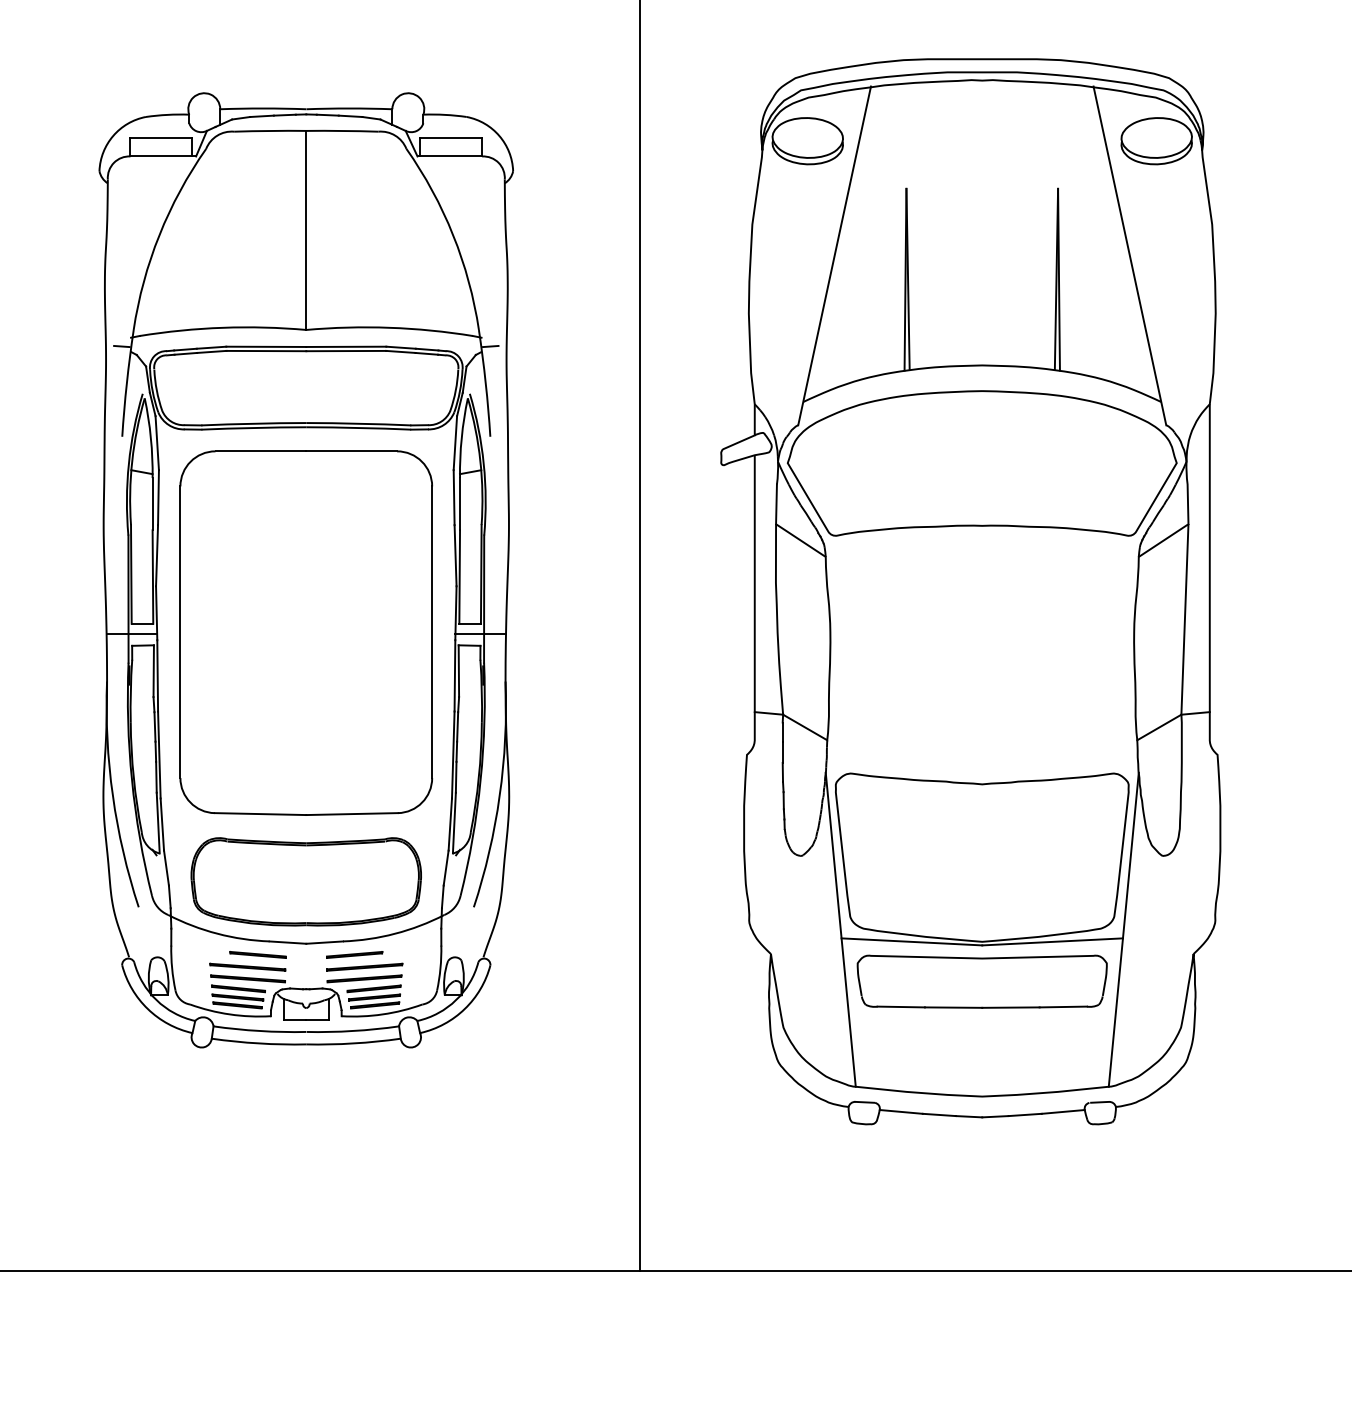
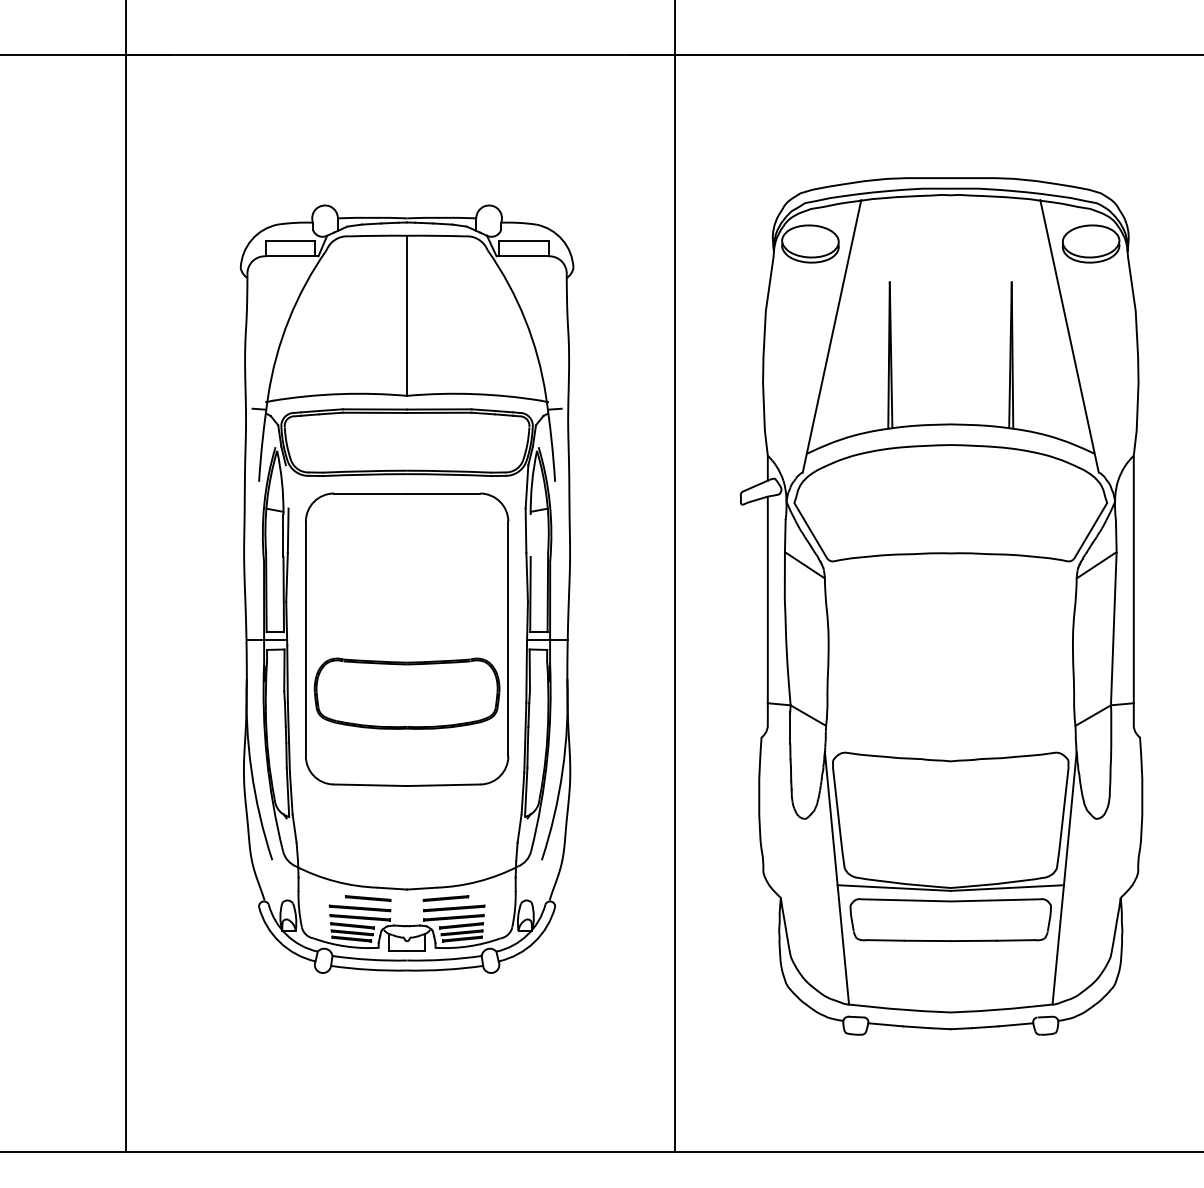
line: (156, 442) -> (286, 486), removed
line: (459, 504) -> (530, 536), removed
part: (305, 881) -> (406, 693), moved

